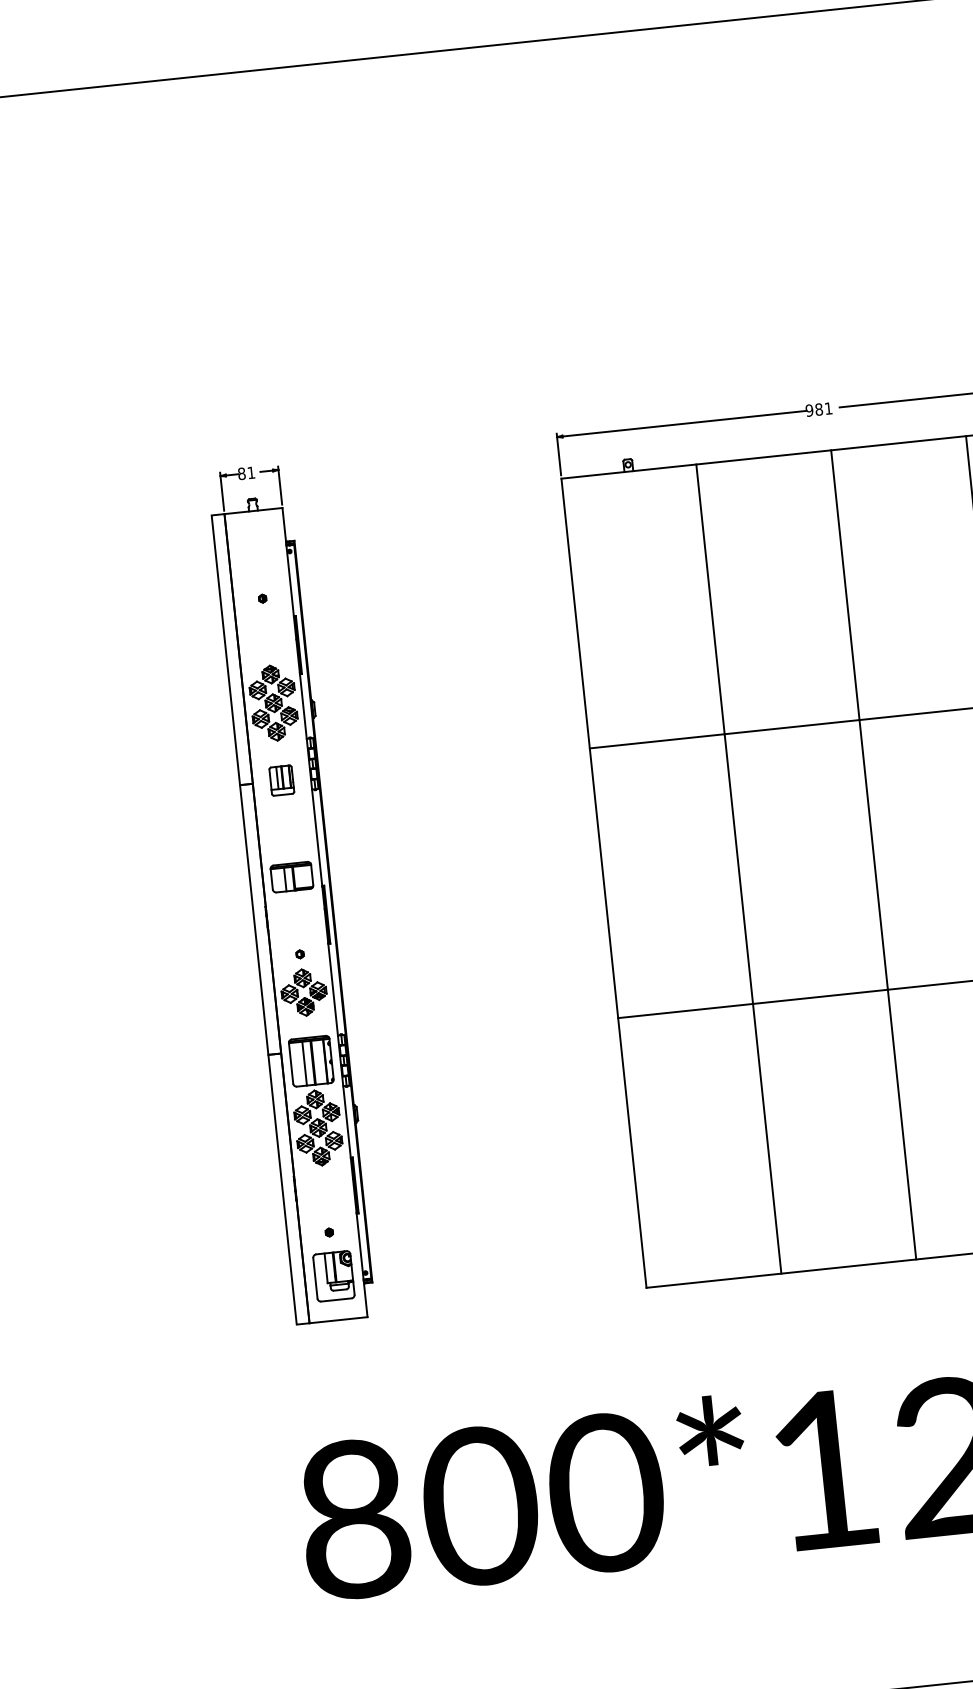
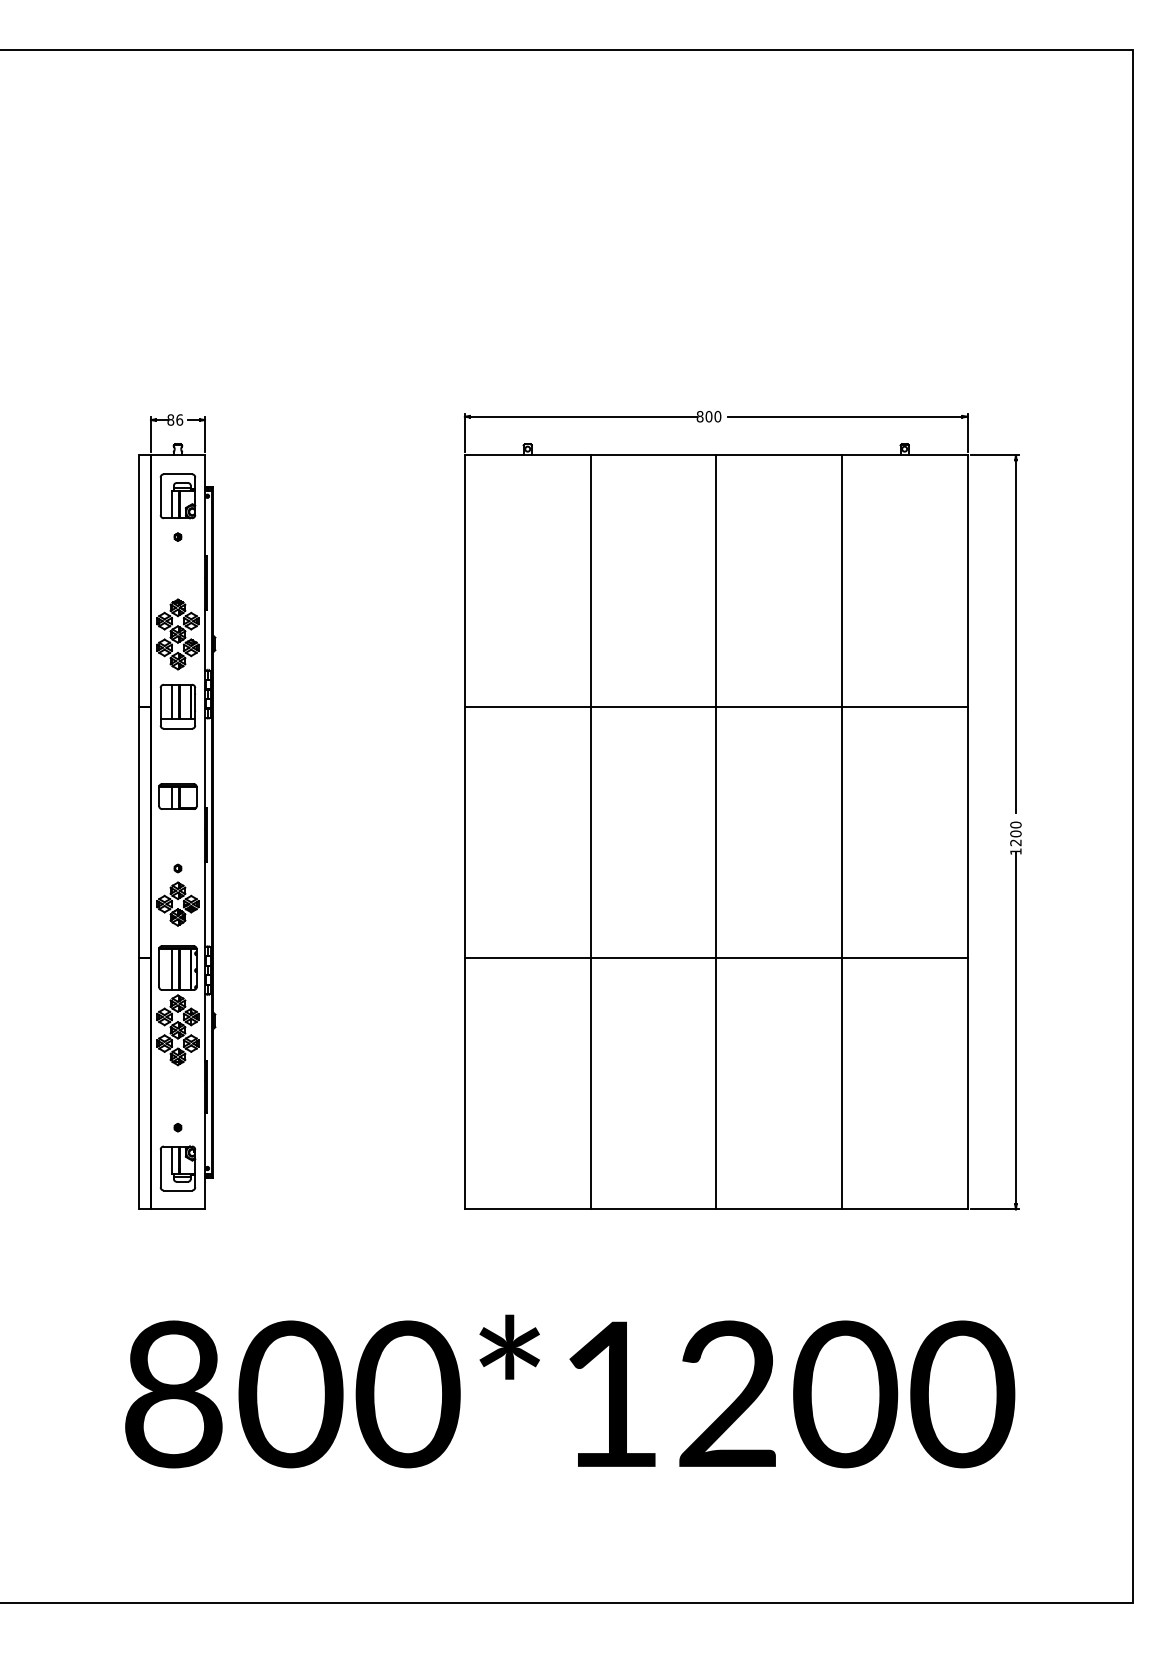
text: (818, 409) -> (708, 416), 981 -> 800
text: (251, 472) -> (179, 419), 81 -> 86
part: (257, 555) -> (177, 496), added
part: (281, 780) -> (177, 706), size x1.67

